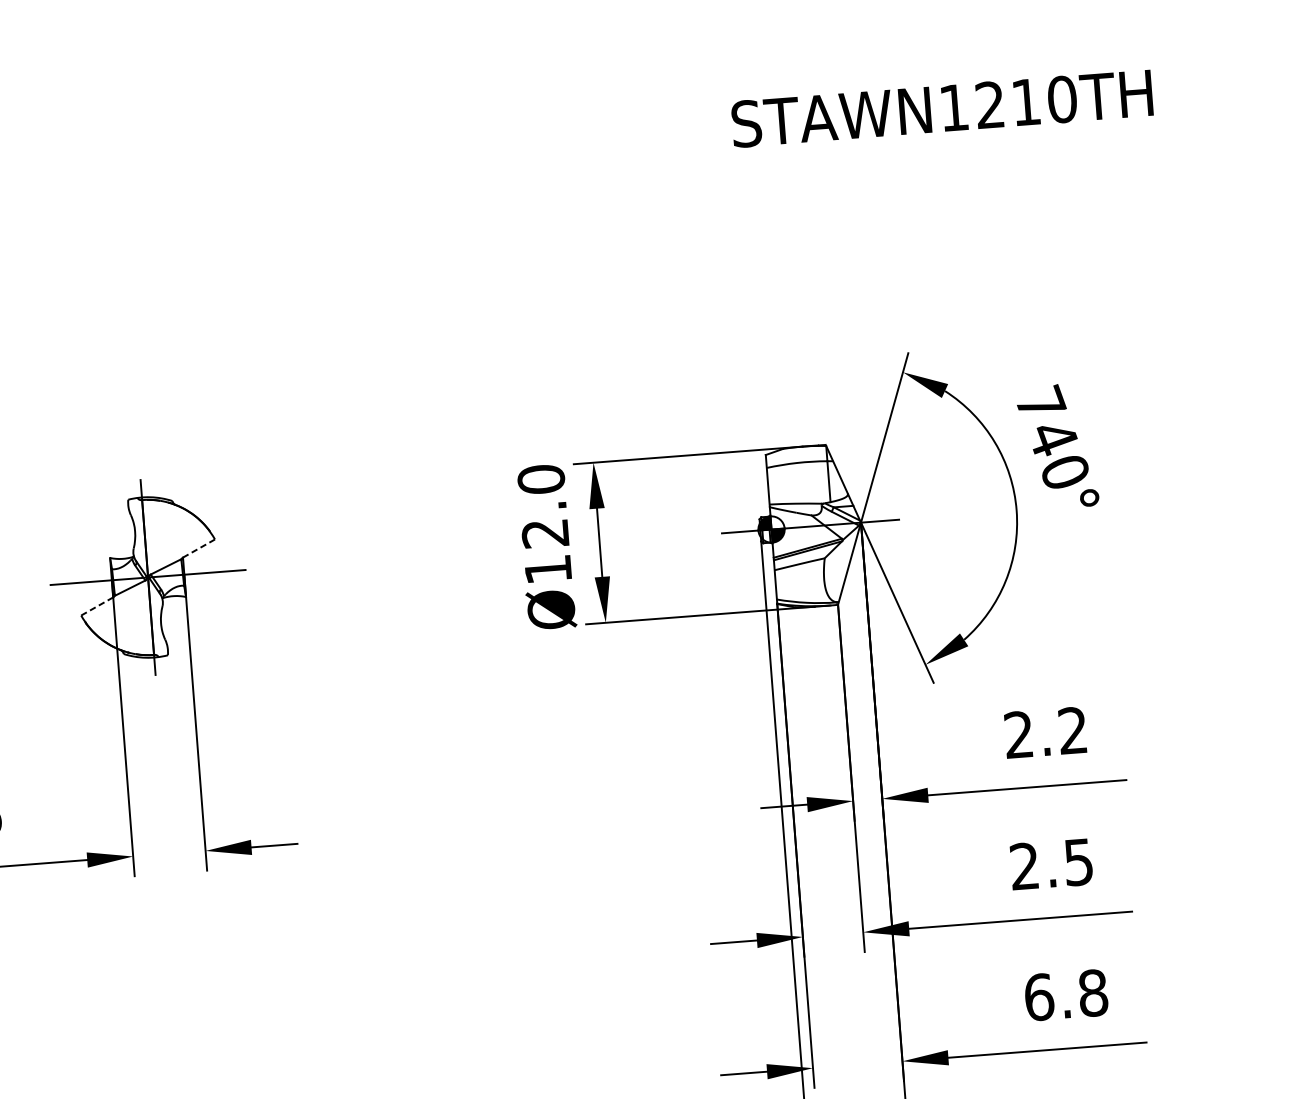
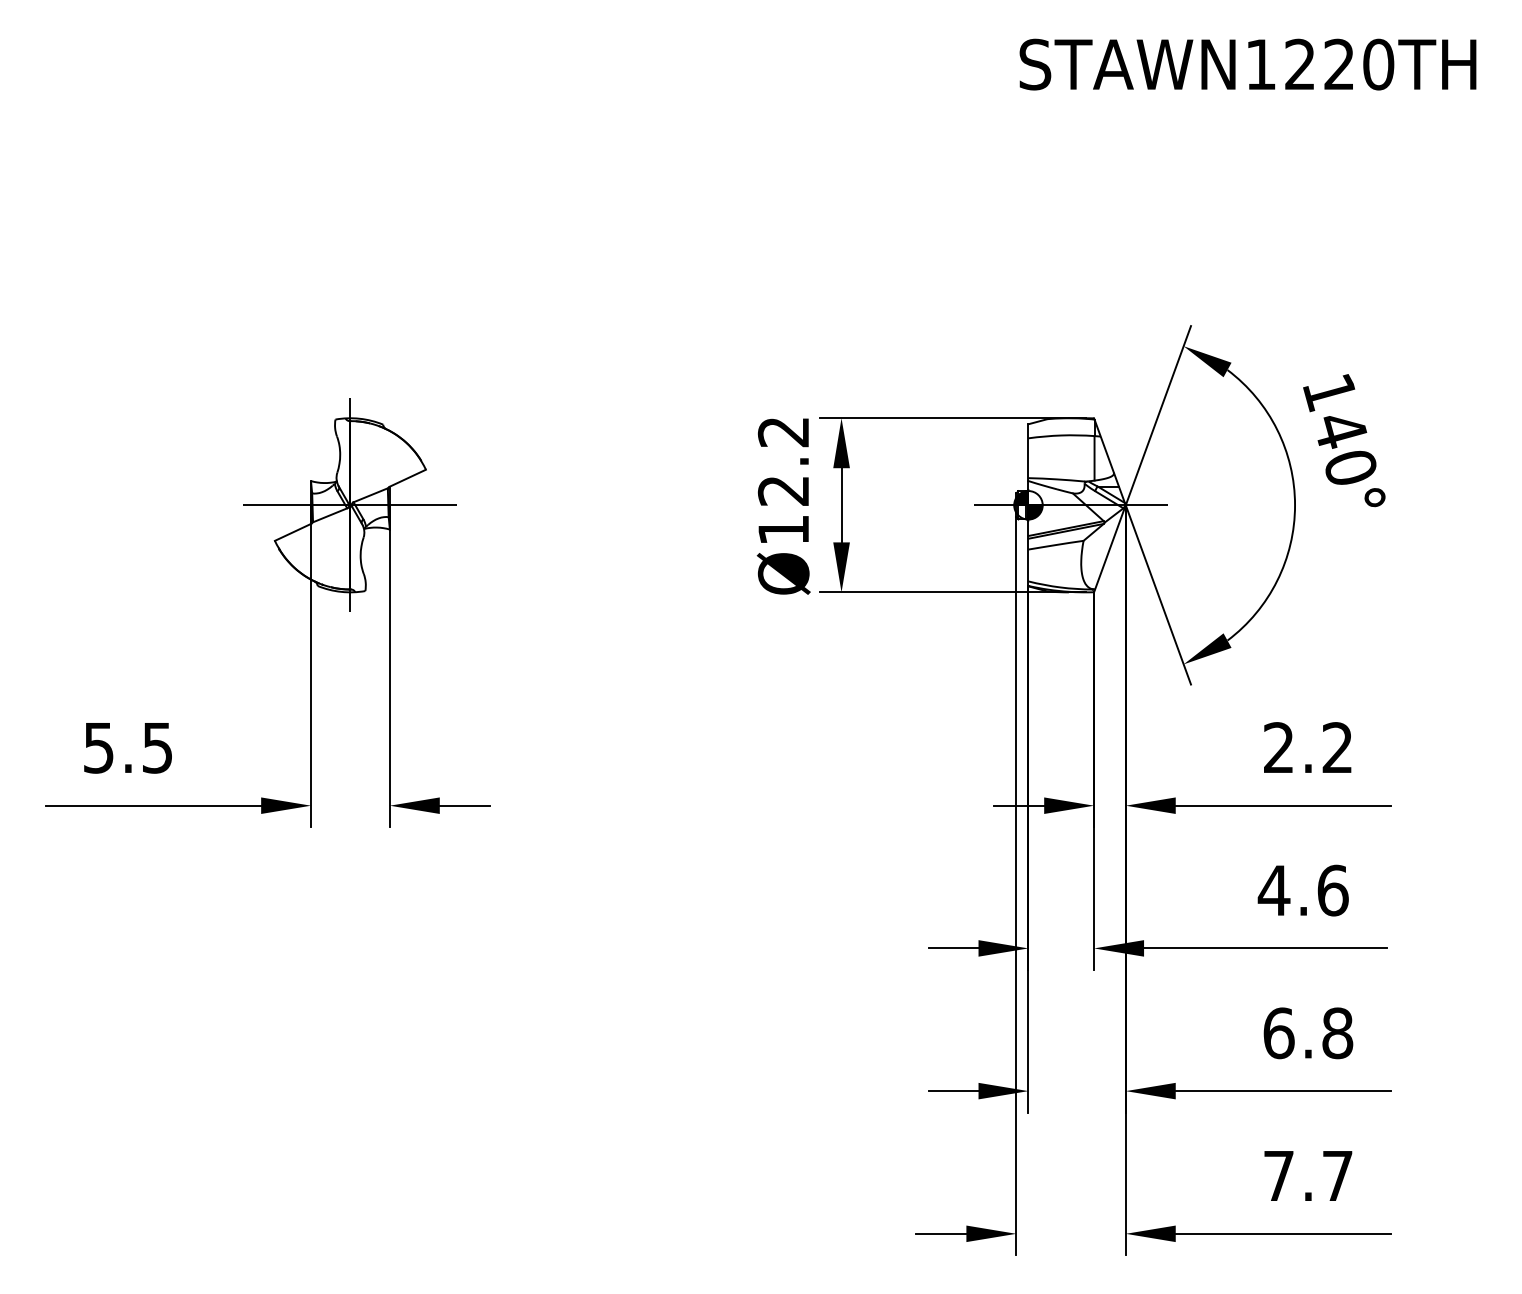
text: (1025, 101) -> (1338, 63), STAWN1210TH -> STAWN1220TH
text: (1041, 403) -> (1330, 391), 740° -> 140°
text: (541, 479) -> (783, 431), Ø12.0 -> Ø12.2
line: (198, 548) -> (407, 478), dashed -> solid
line: (97, 606) -> (293, 532), dashed -> solid
text: (1050, 864) -> (1302, 890), 2.5 -> 4.6

